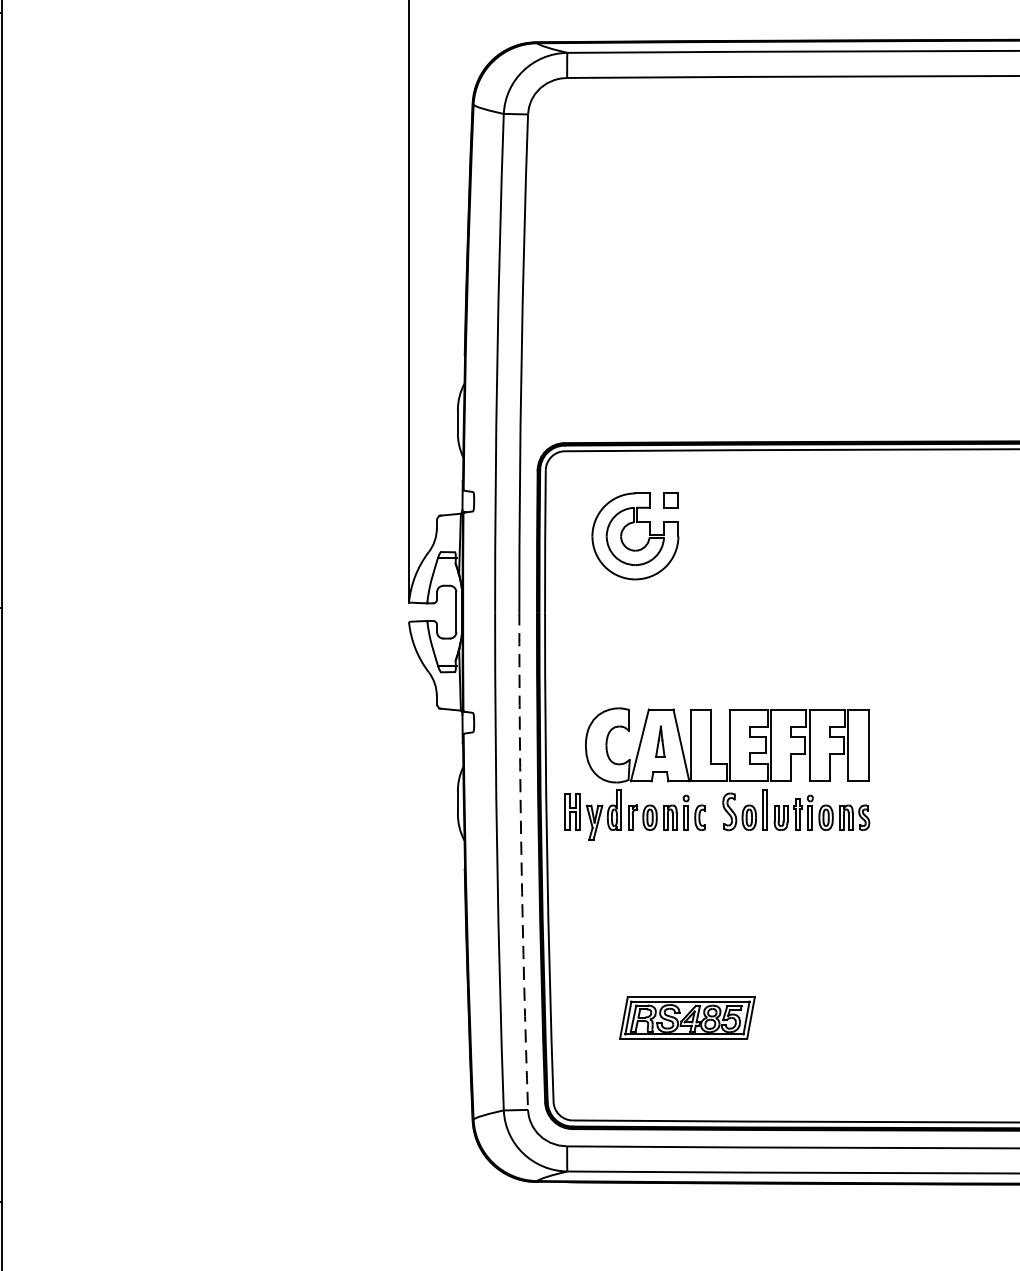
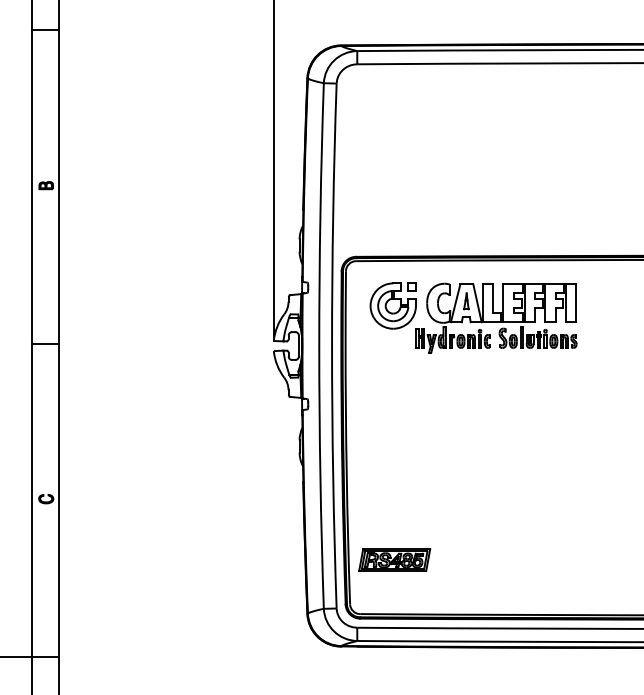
part: (717, 772) -> (496, 317), moved
arc: (522, 861) -> (333, 477), dashed -> solid
part: (687, 1016) -> (394, 559), moved

